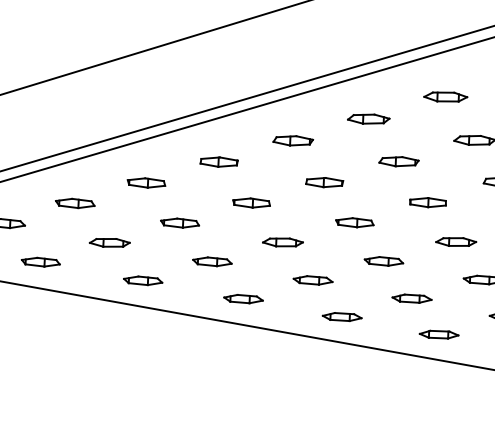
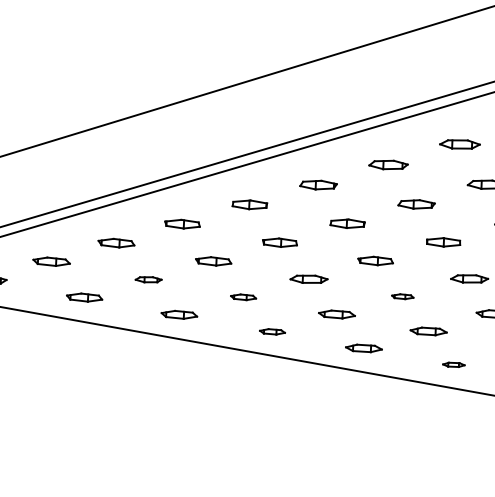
part: (109, 242) -> (148, 279), size x0.7
part: (383, 261) -> (402, 296), size x0.6
part: (212, 262) -> (243, 297), size x0.7
part: (243, 298) -> (272, 331), size x0.7
part: (438, 334) -> (453, 364), size x0.6

